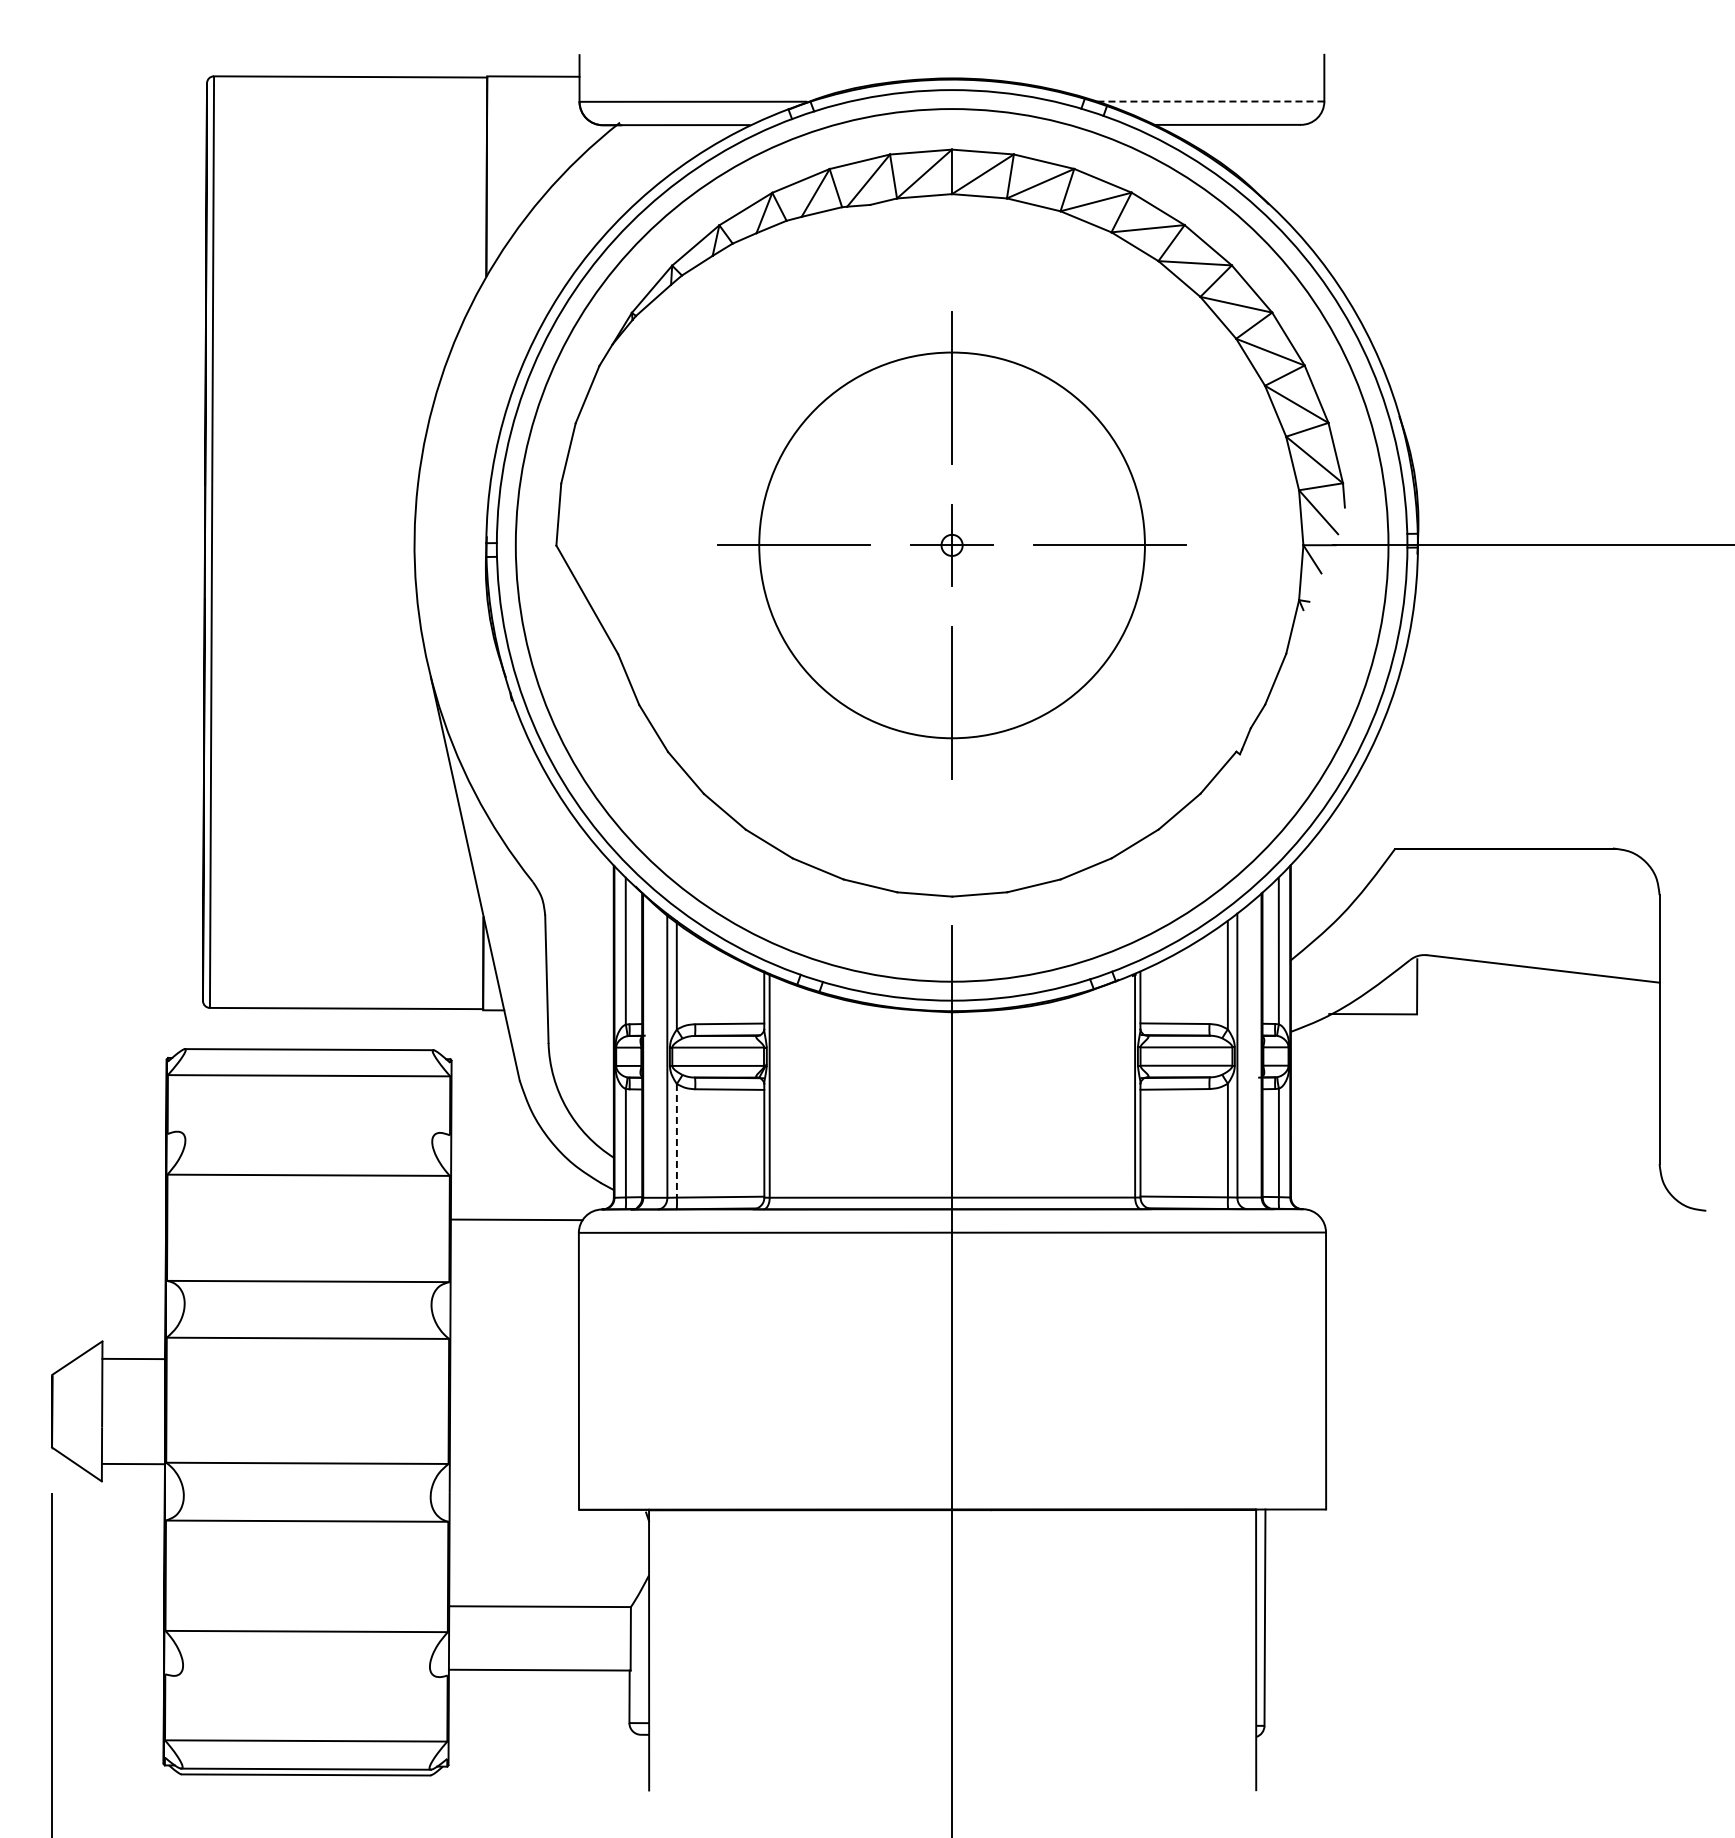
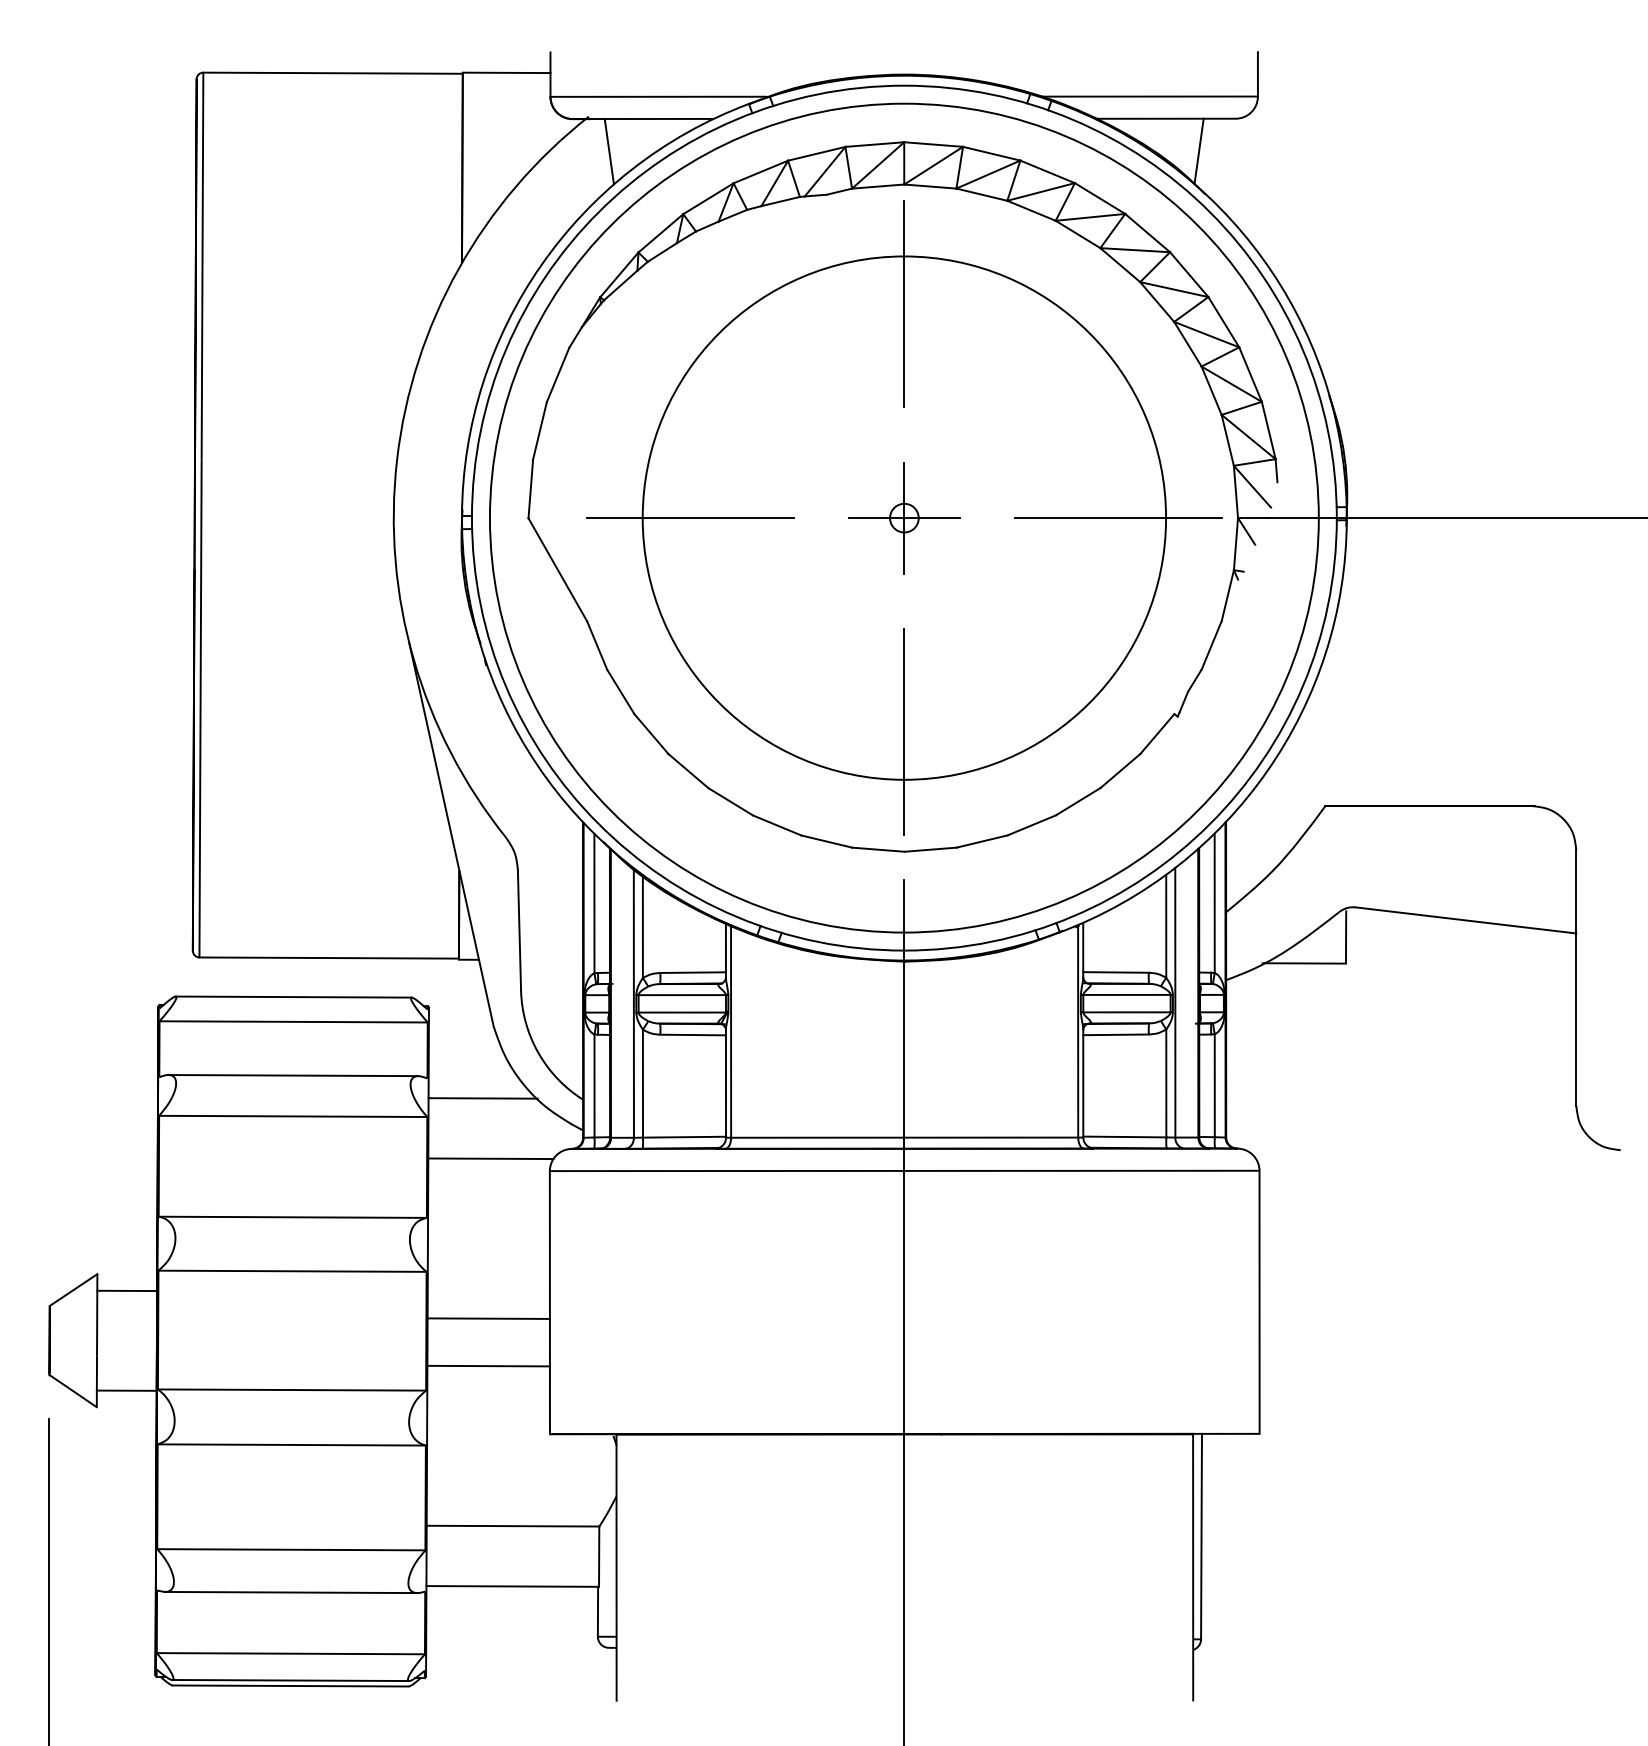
line: (1211, 101) -> (1150, 96), dashed -> solid
line: (1262, 158) -> (1199, 150), added
line: (641, 159) -> (609, 151), added
part: (951, 545) -> (903, 518), size x1.43
line: (308, 1131) -> (293, 1074), added
line: (676, 1140) -> (642, 1083), dashed -> solid
line: (508, 1156) -> (483, 1098), added
line: (514, 1387) -> (488, 1317), added
line: (513, 1437) -> (487, 1365), added
line: (306, 1676) -> (291, 1592), added

